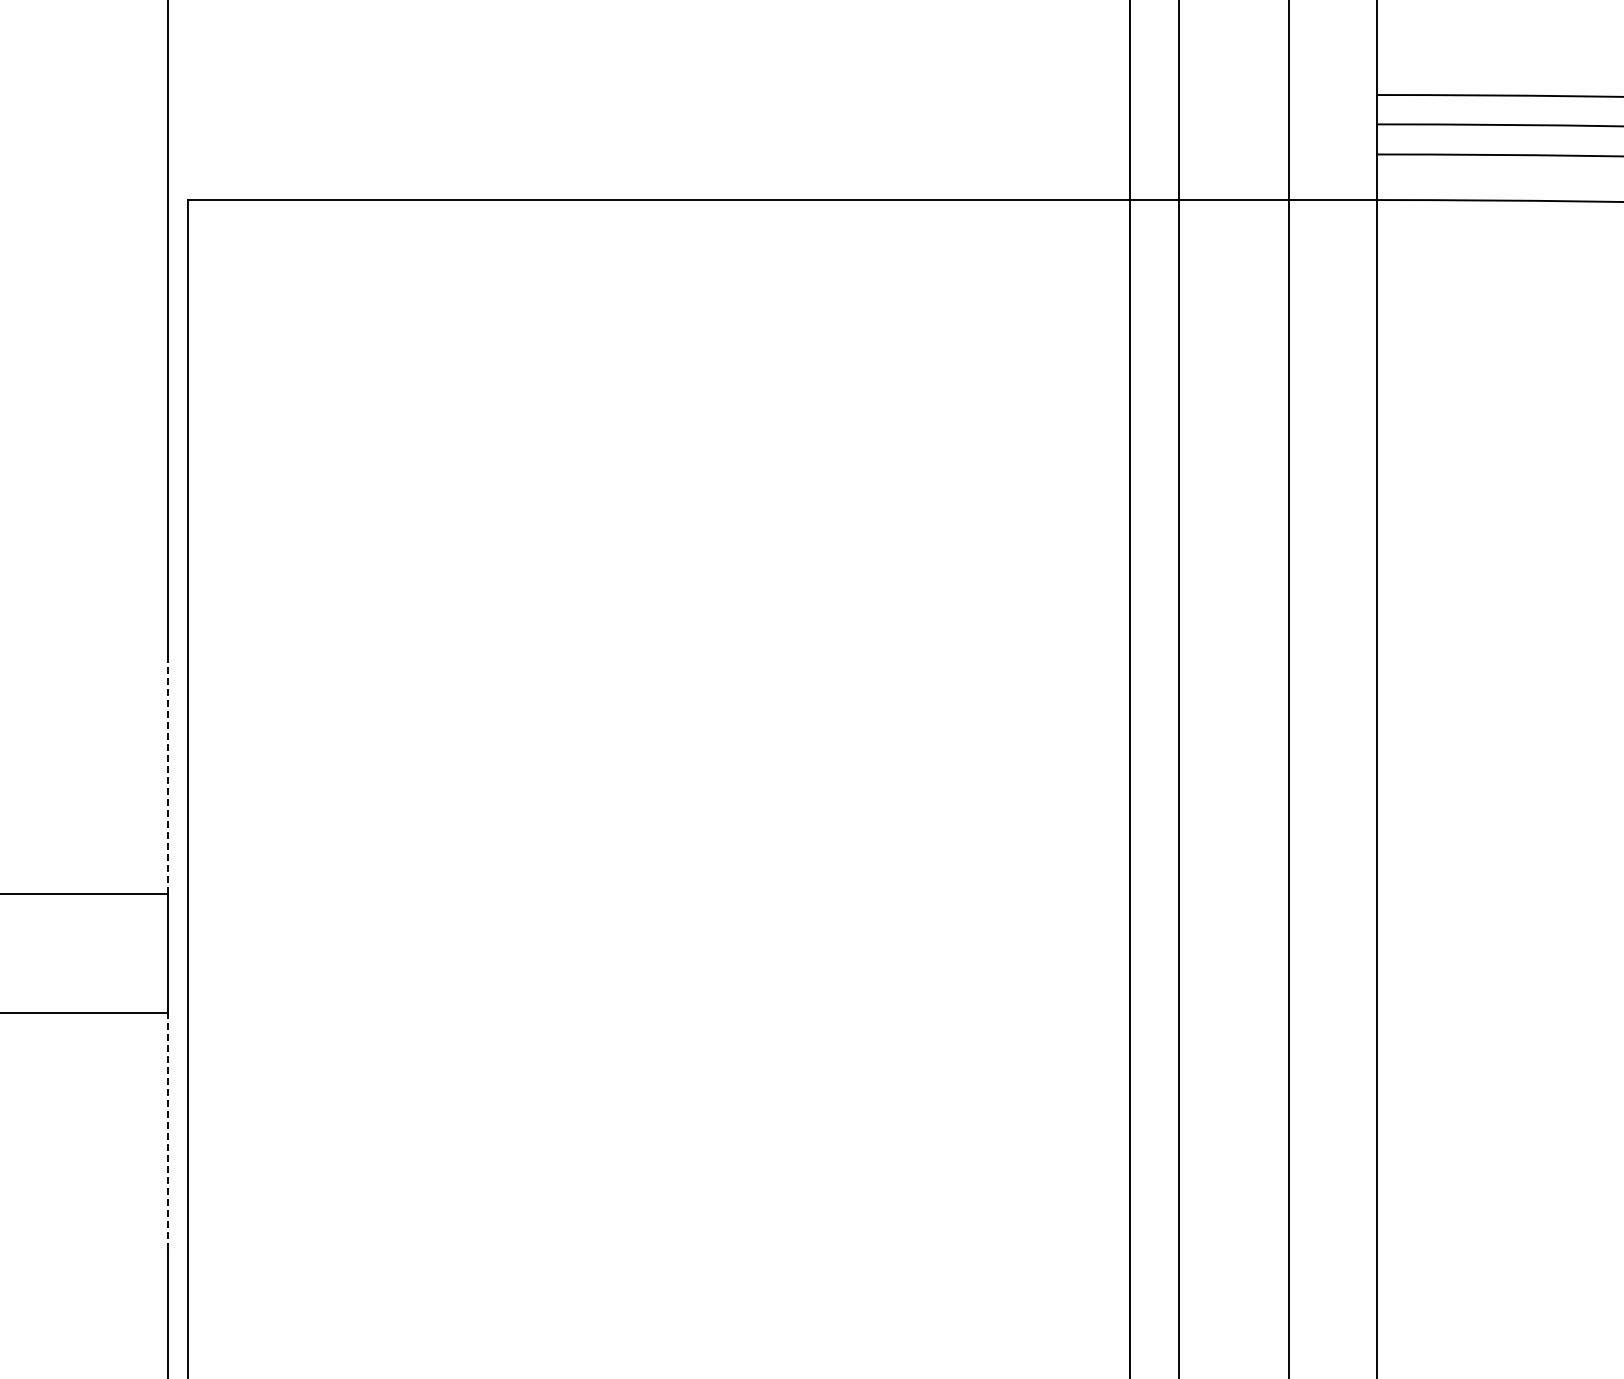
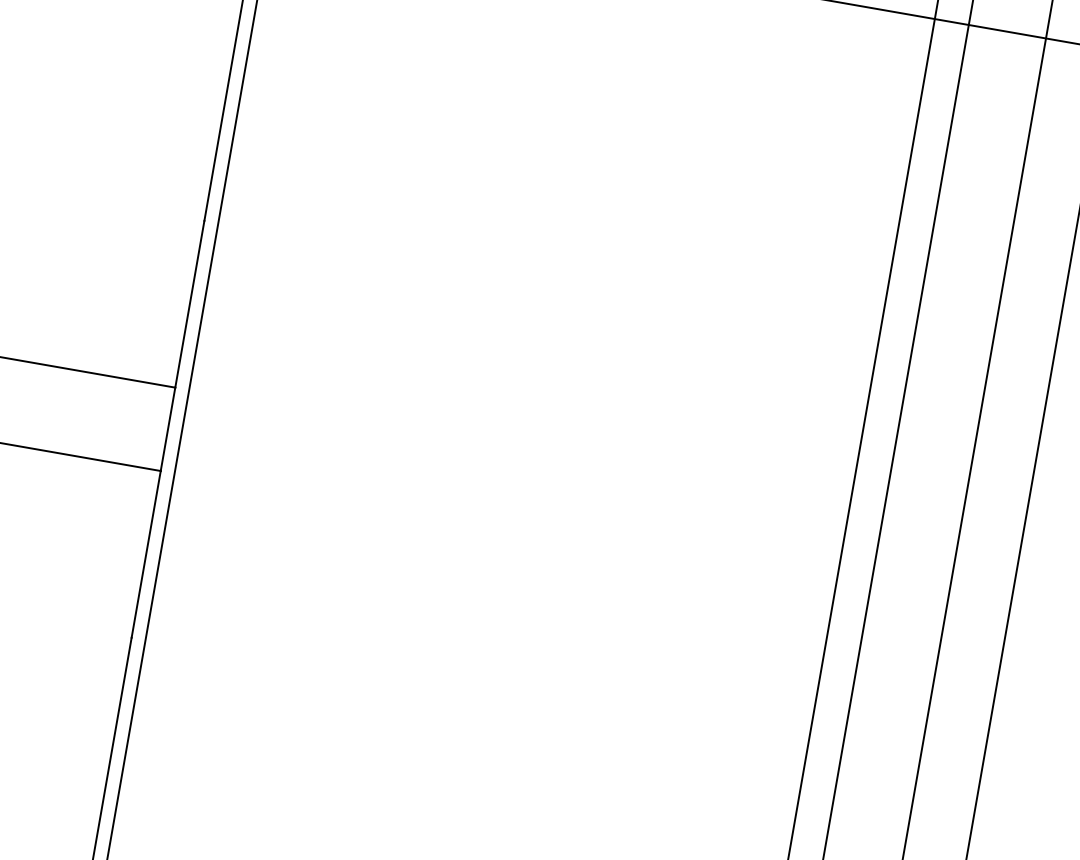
line: (167, 774) -> (189, 304), dashed -> solid
line: (167, 1131) -> (145, 554), dashed -> solid

